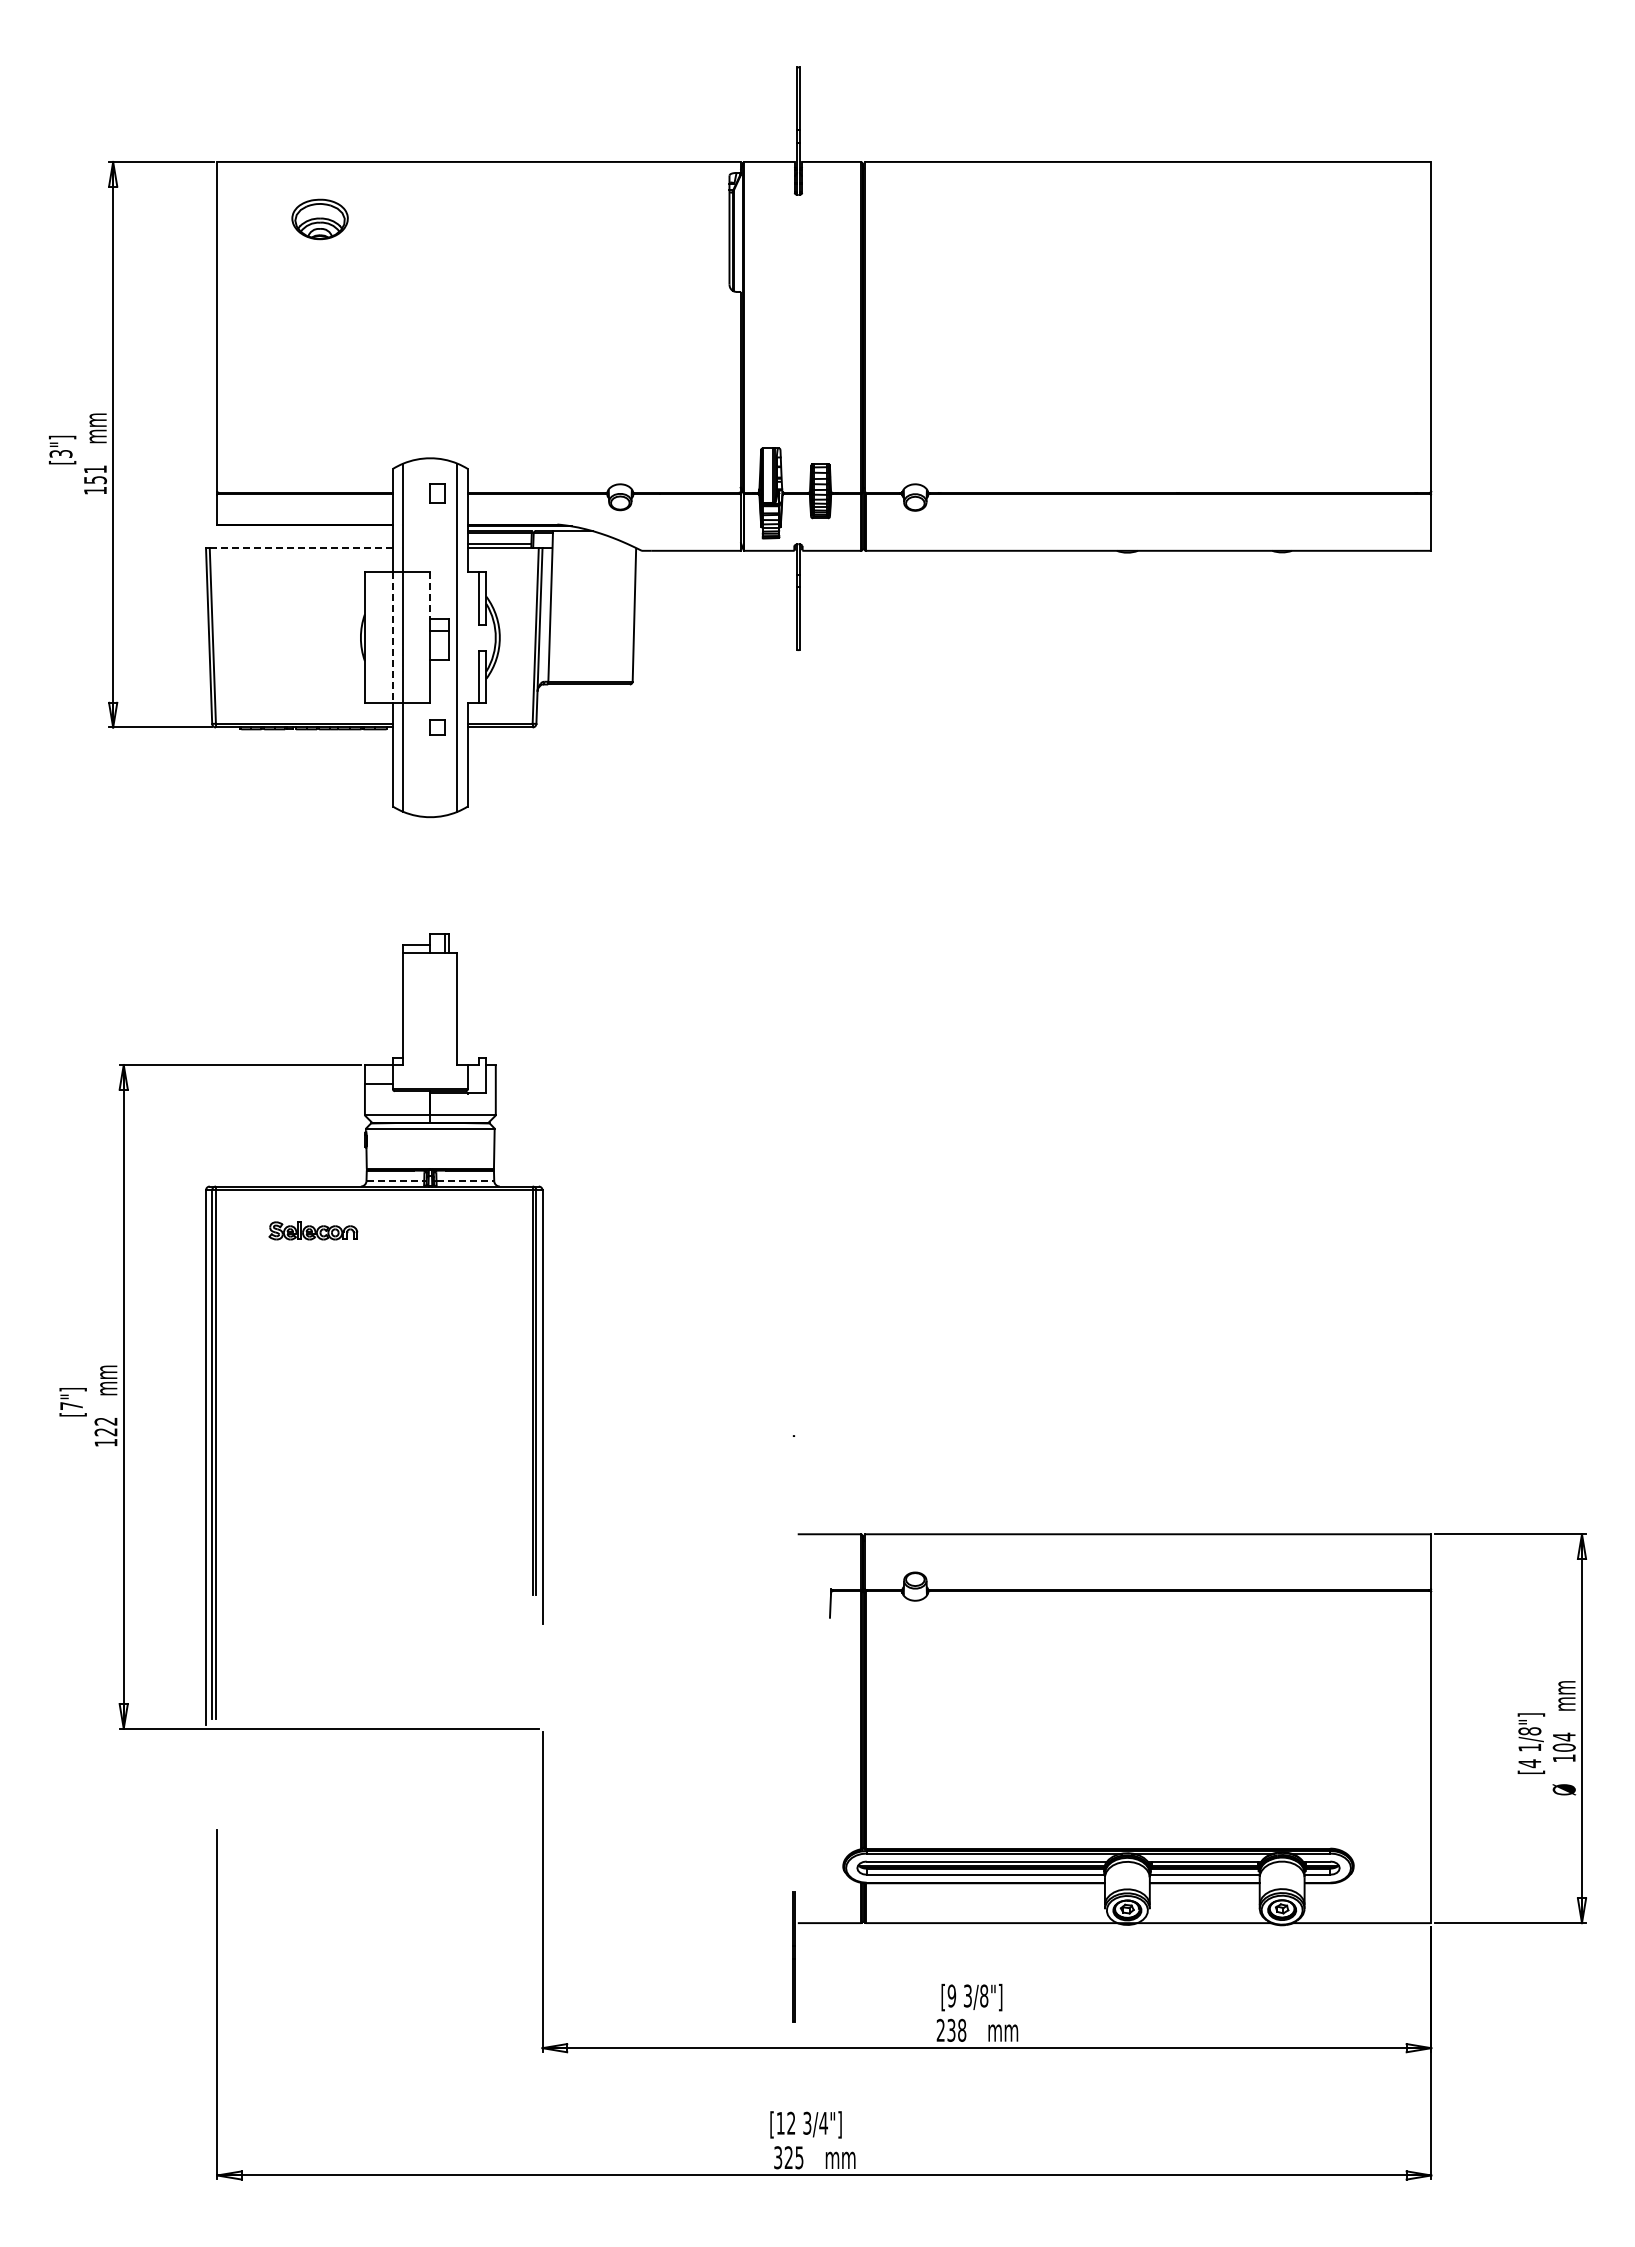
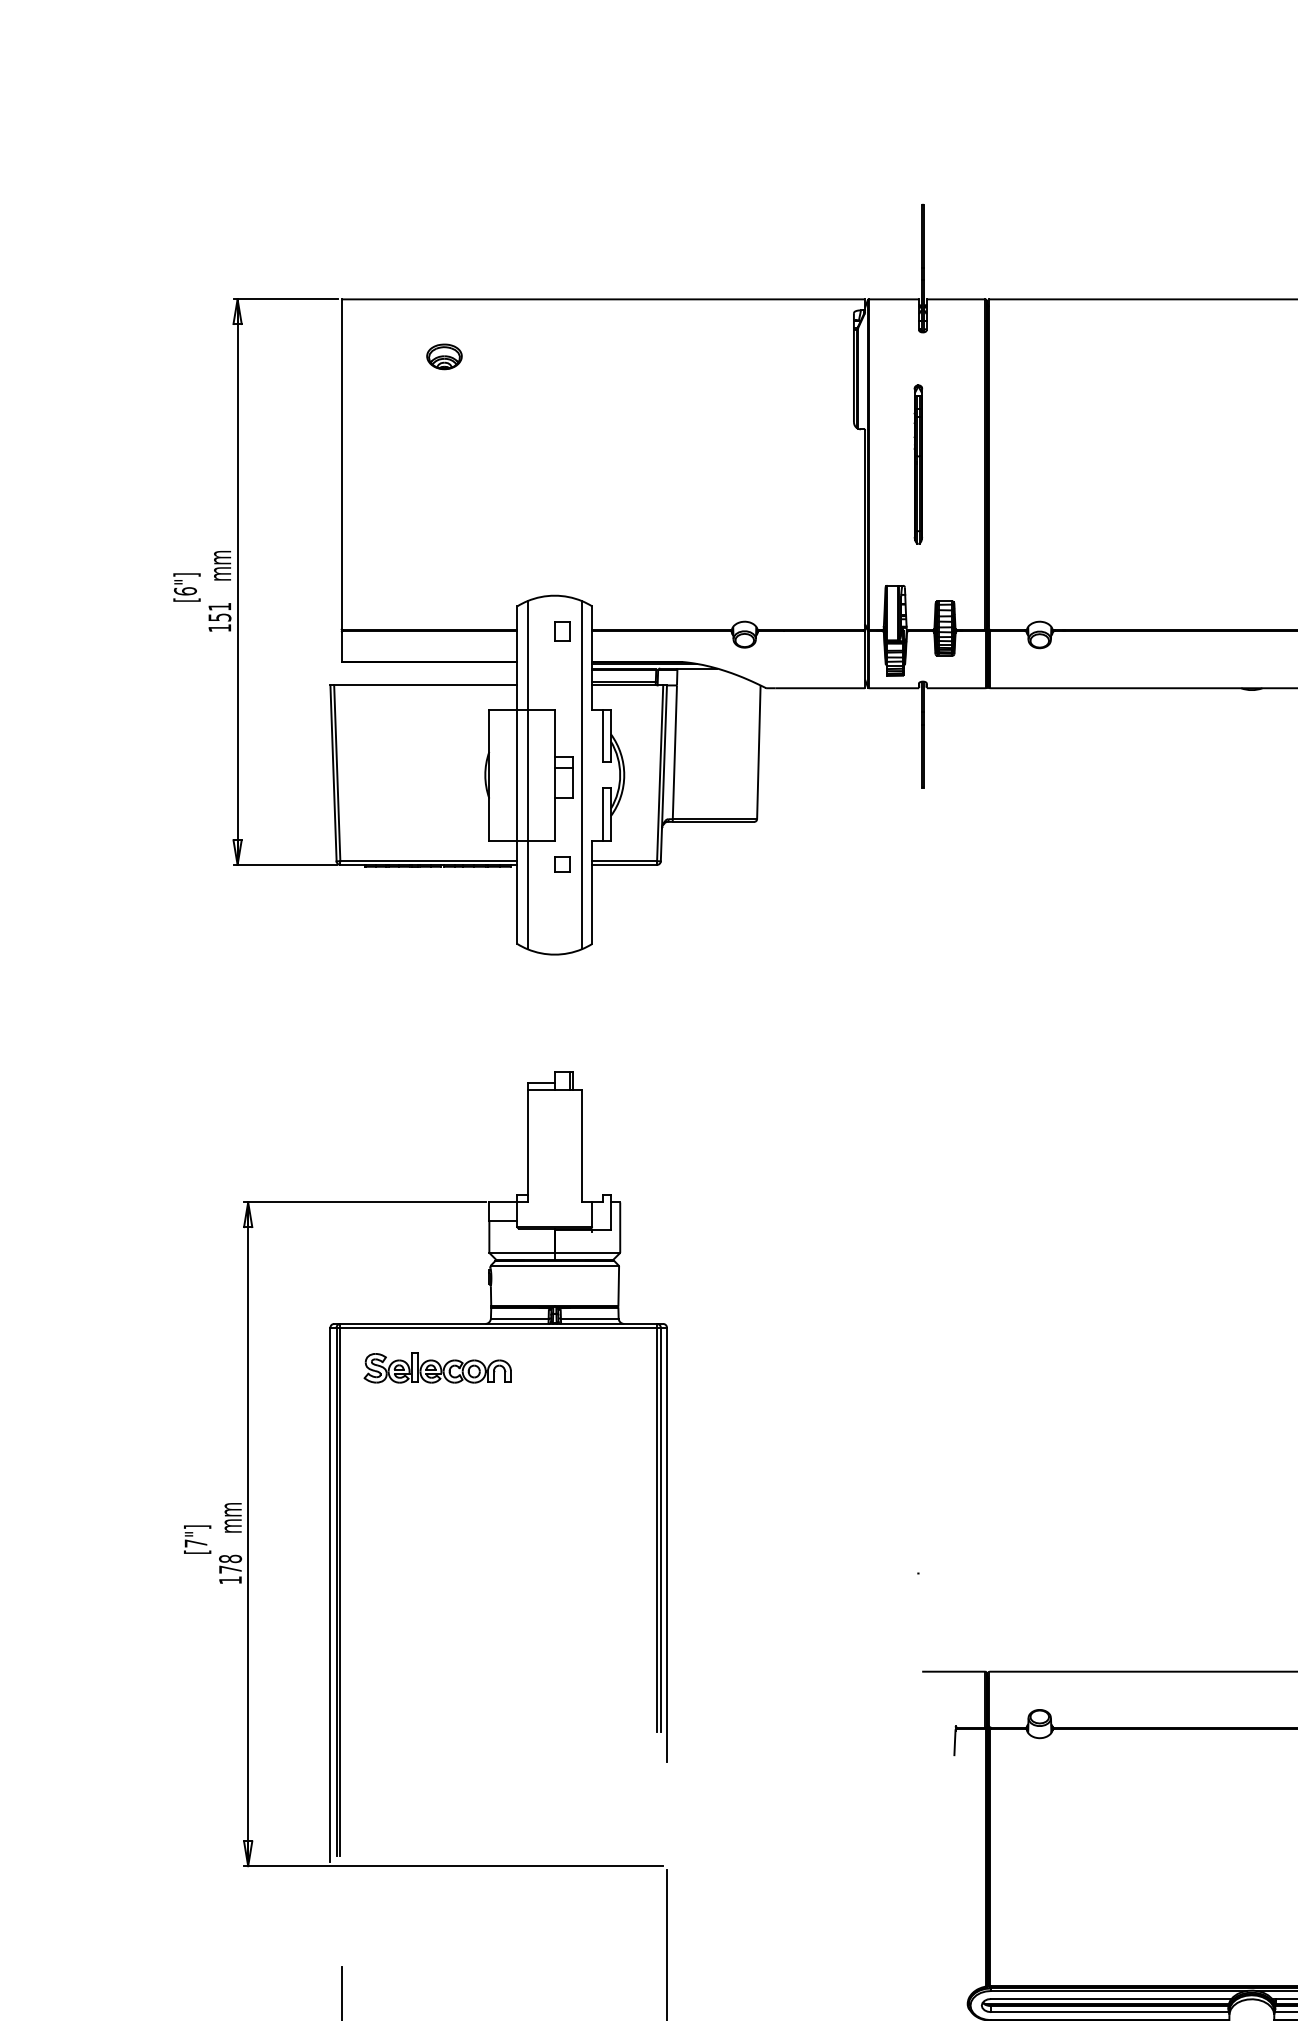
part: (319, 219) -> (443, 356), size x0.62
part: (793, 327) -> (917, 464), added
text: (60, 453) -> (184, 590), [3"] -> [6"]
line: (301, 548) -> (425, 685), dashed -> solid
line: (430, 595) -> (554, 732), dashed -> solid
line: (392, 638) -> (516, 775), dashed -> solid
line: (395, 1181) -> (519, 1318), dashed -> solid
line: (465, 1181) -> (589, 1318), dashed -> solid
part: (313, 1230) -> (437, 1367), size x1.67
text: (105, 1426) -> (229, 1563), 122 -> 178

